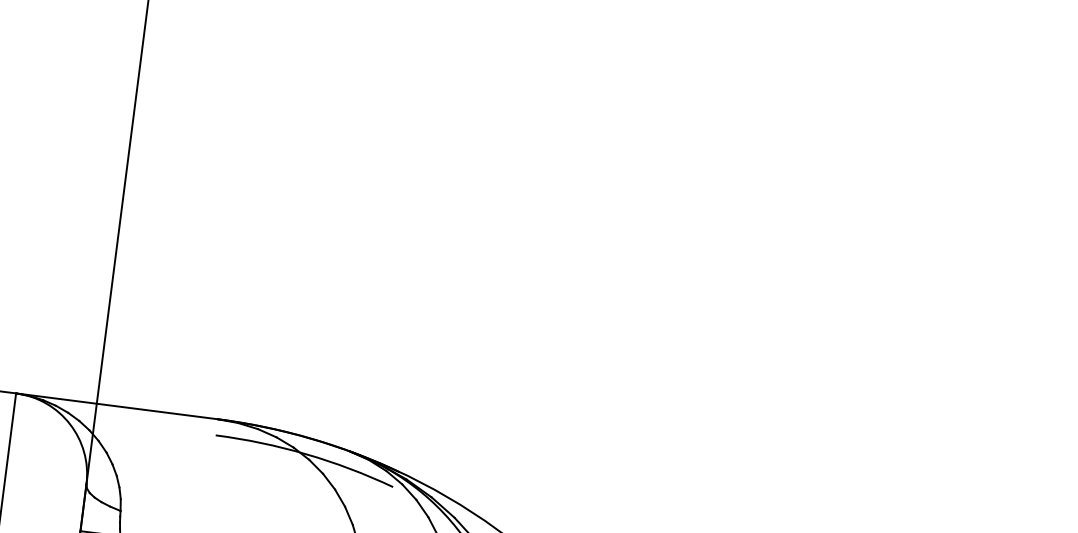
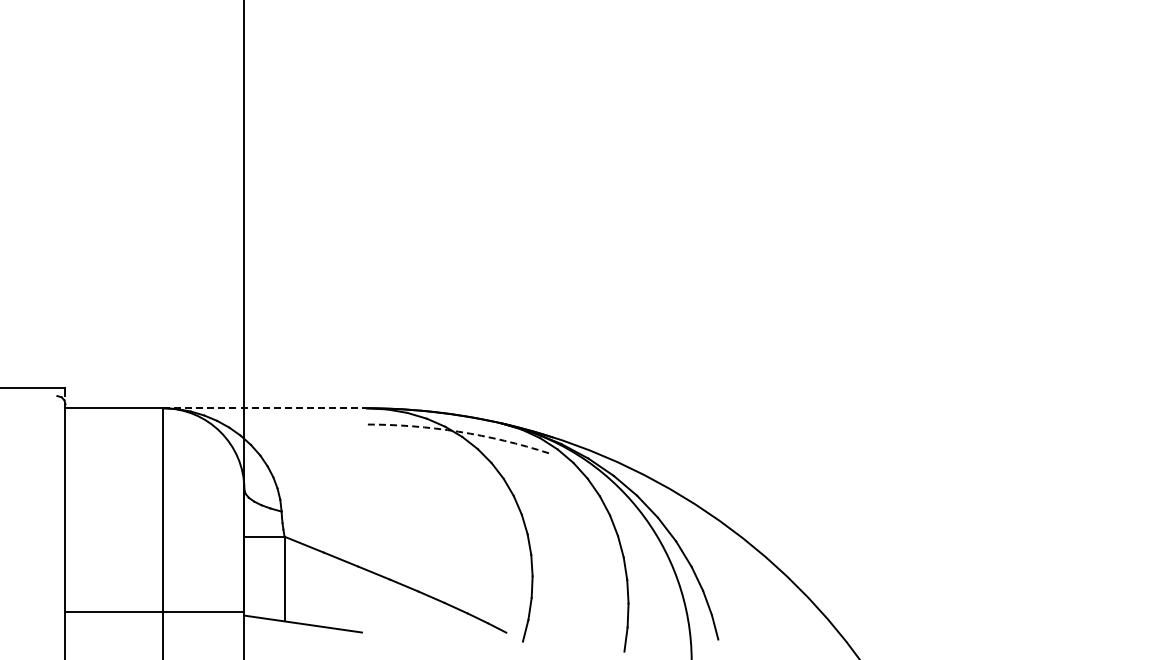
line: (116, 406) -> (264, 408), solid -> dashed
arc: (306, 453) -> (458, 431), solid -> dashed

